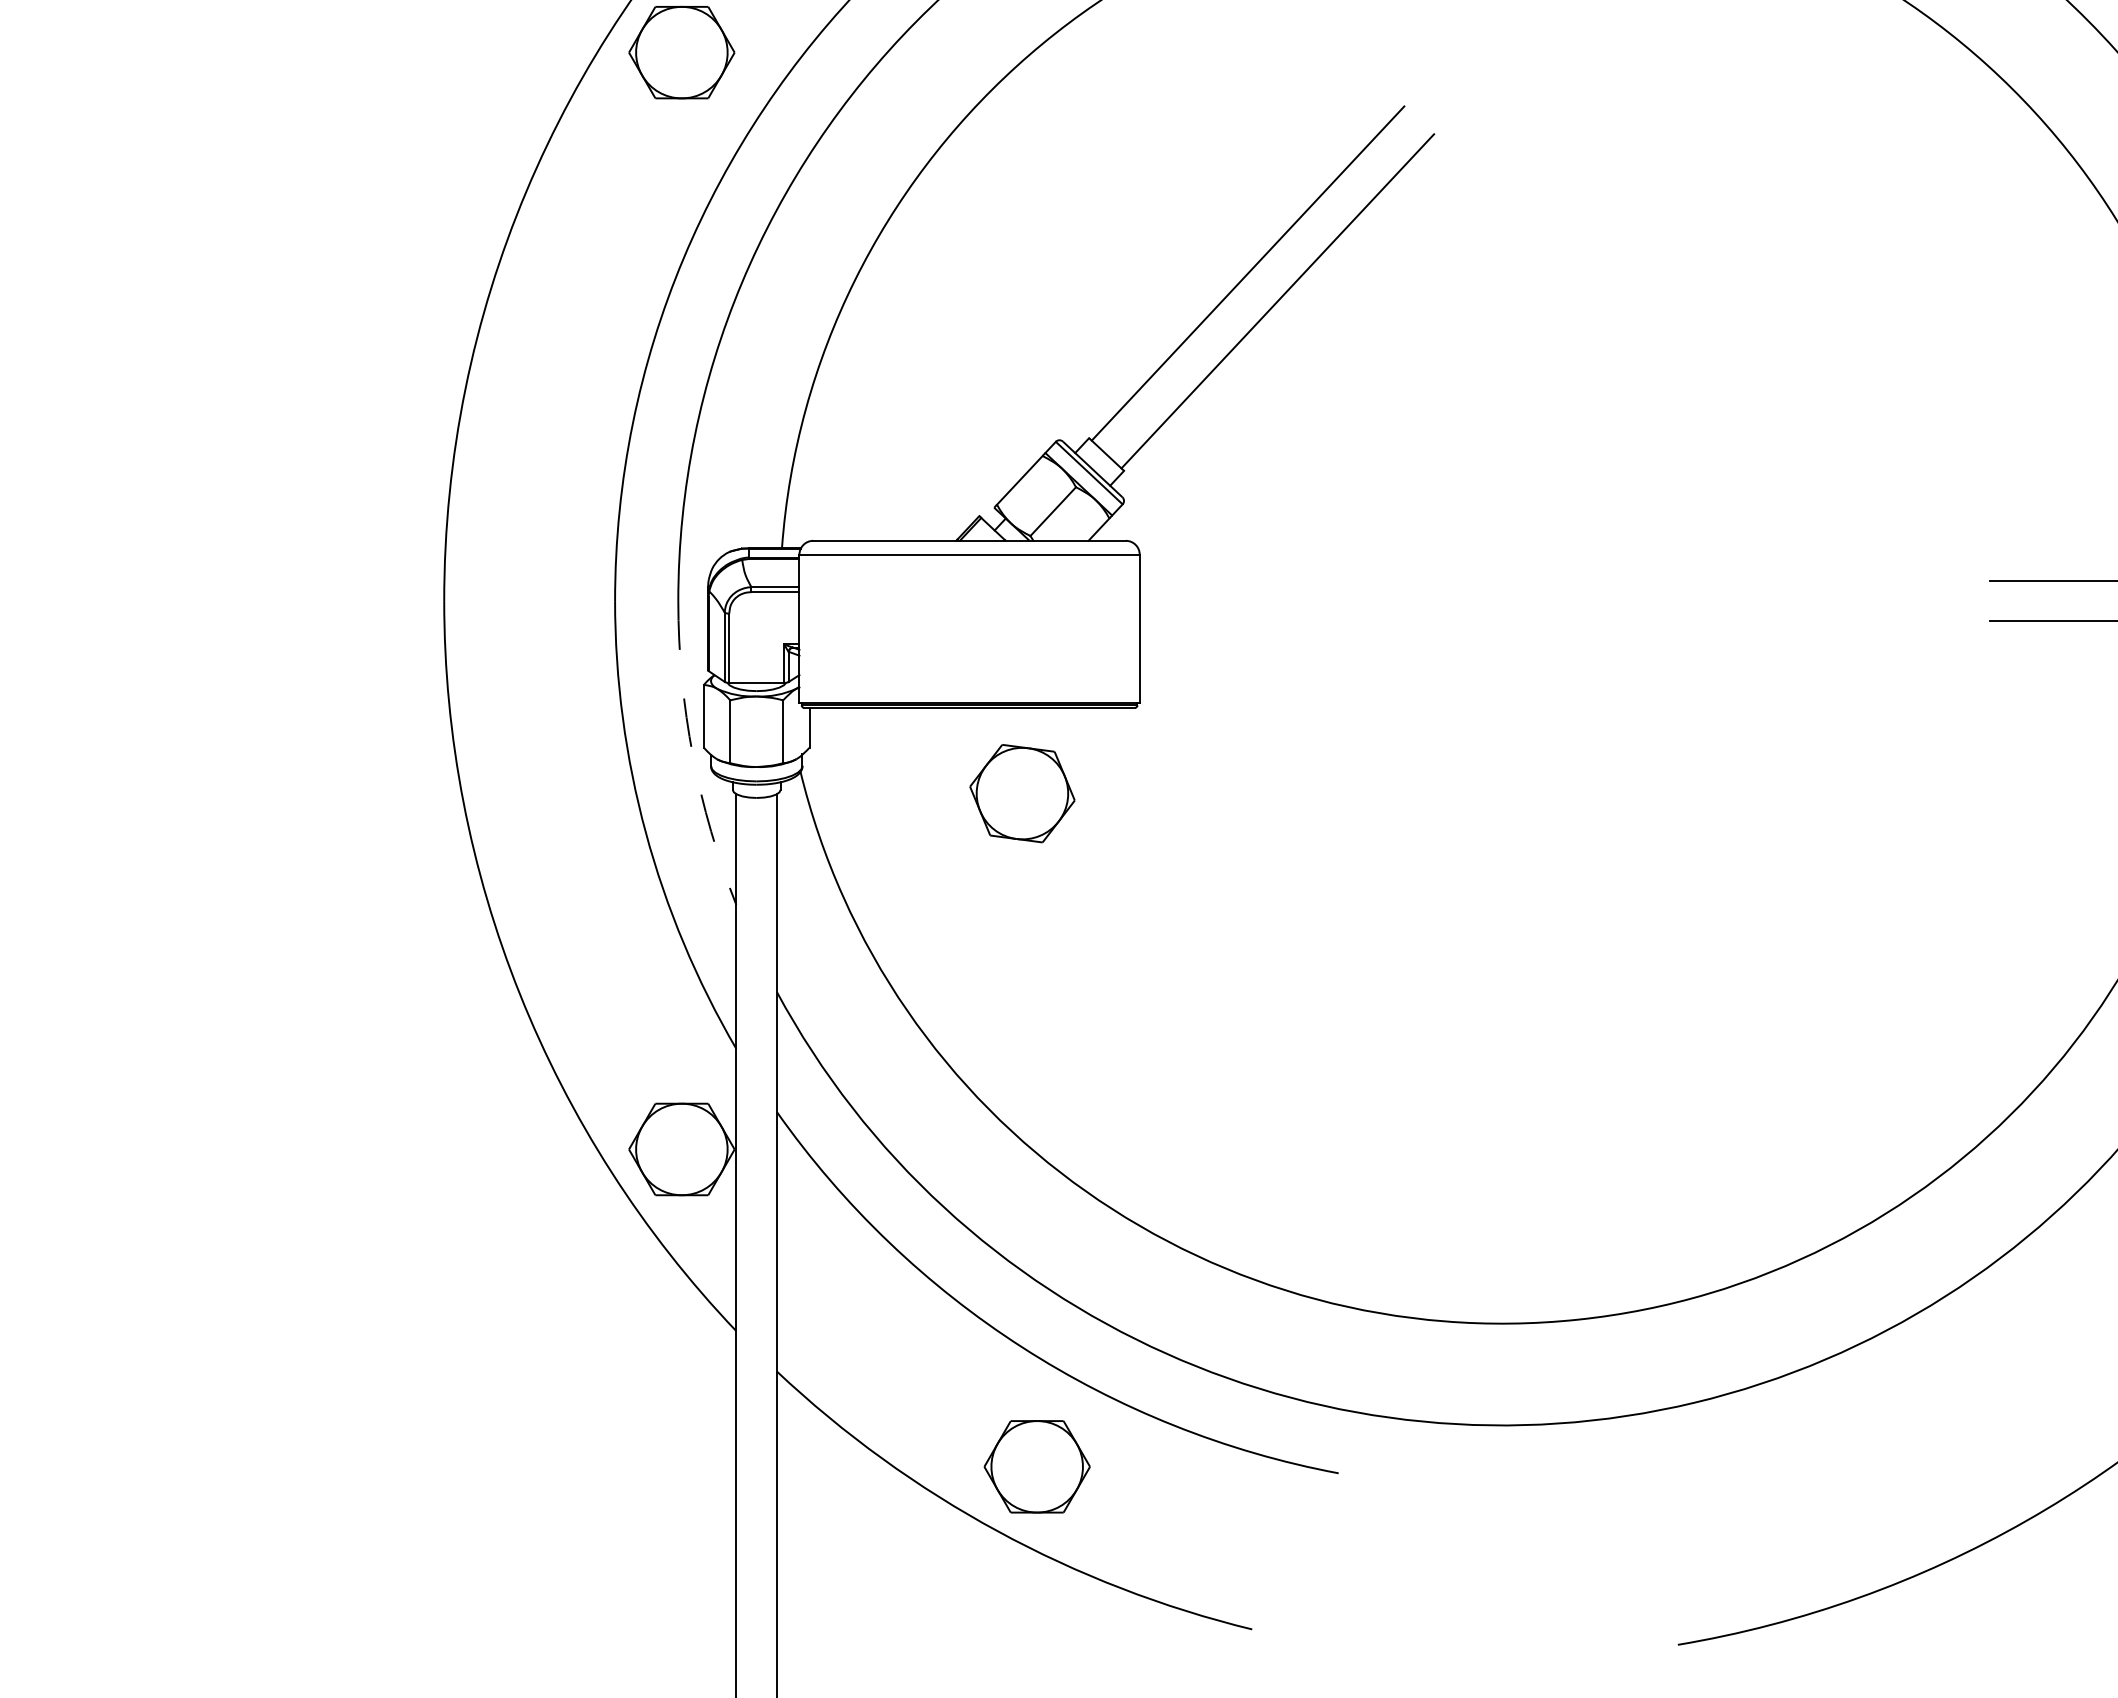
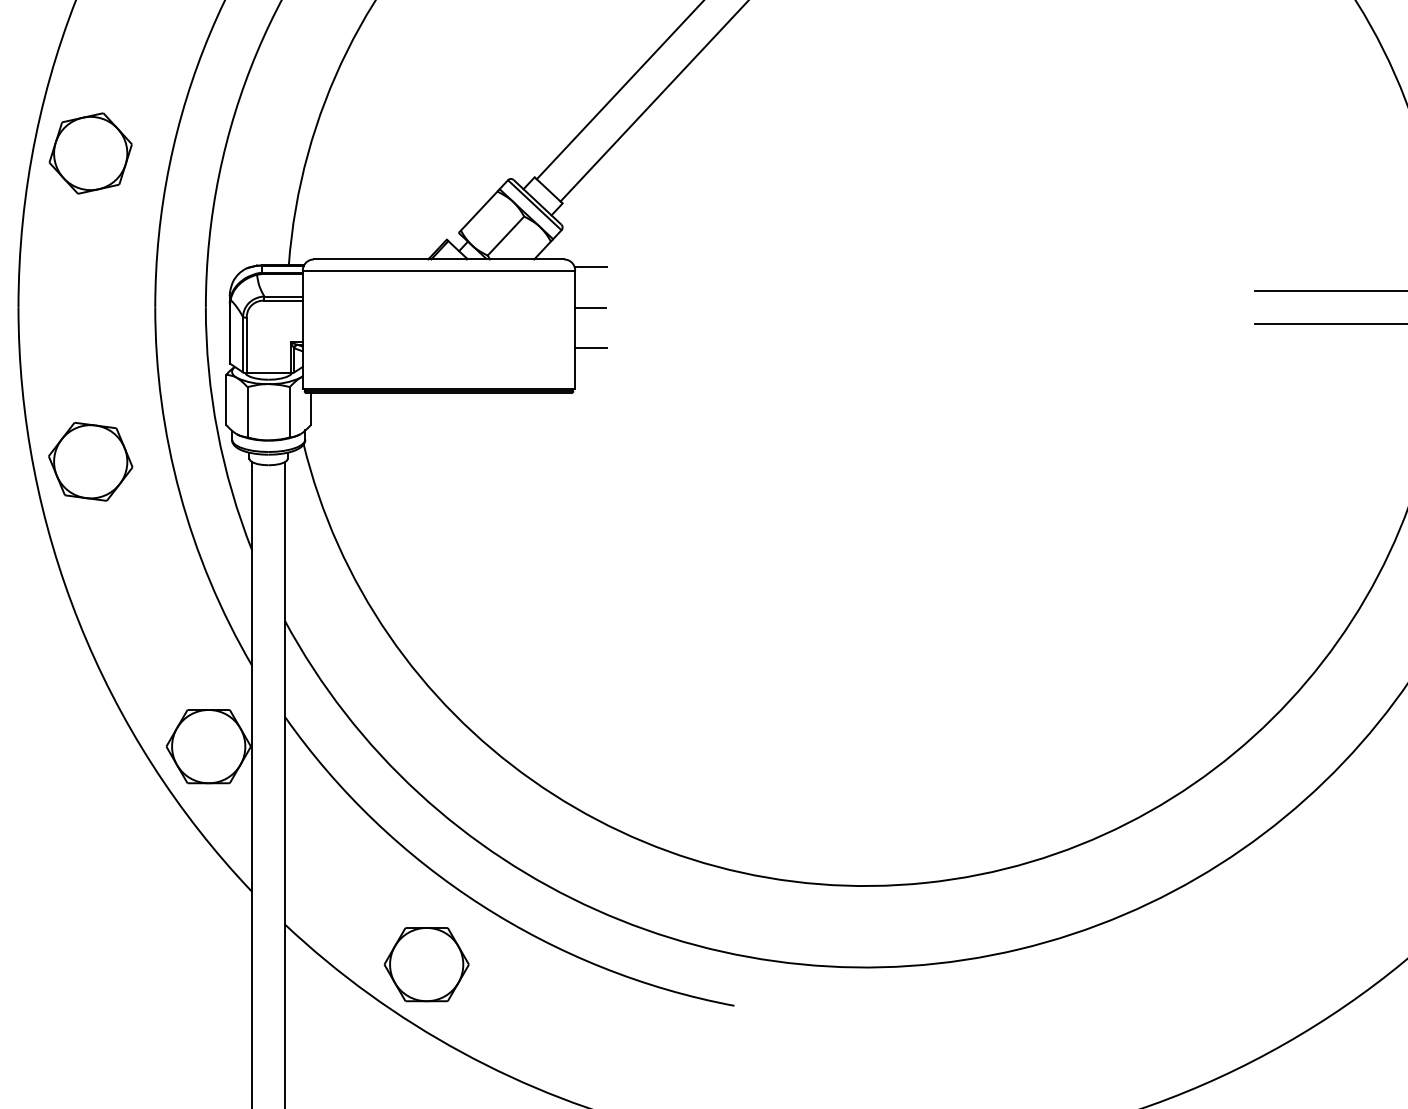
part: (534, 408) -> (90, 153), added
line: (1158, 550) -> (590, 267), added
line: (1158, 601) -> (590, 308), added
line: (1159, 651) -> (591, 348), added
arc: (692, 755) -> (217, 431), dashed -> solid
part: (1022, 793) -> (90, 461), moved
part: (1036, 1466) -> (426, 964), moved

